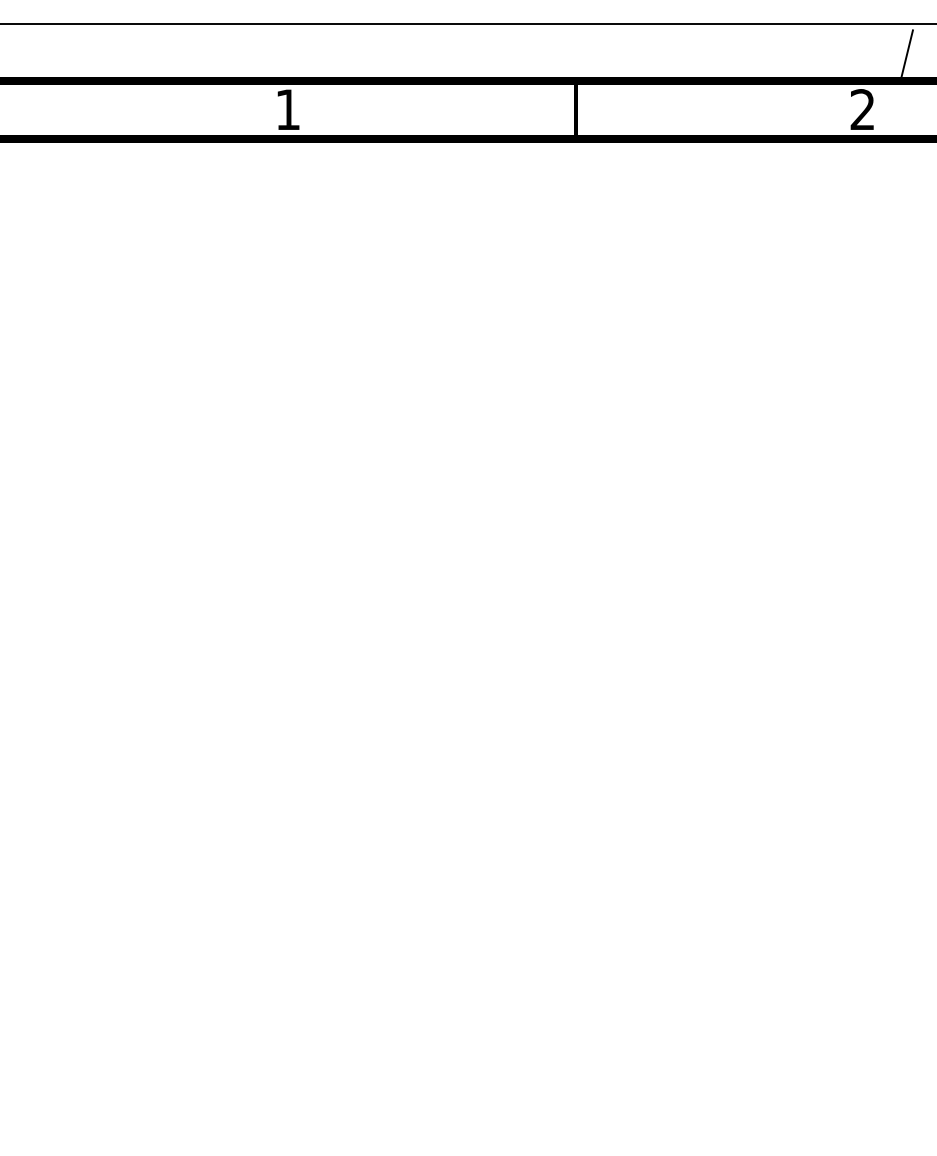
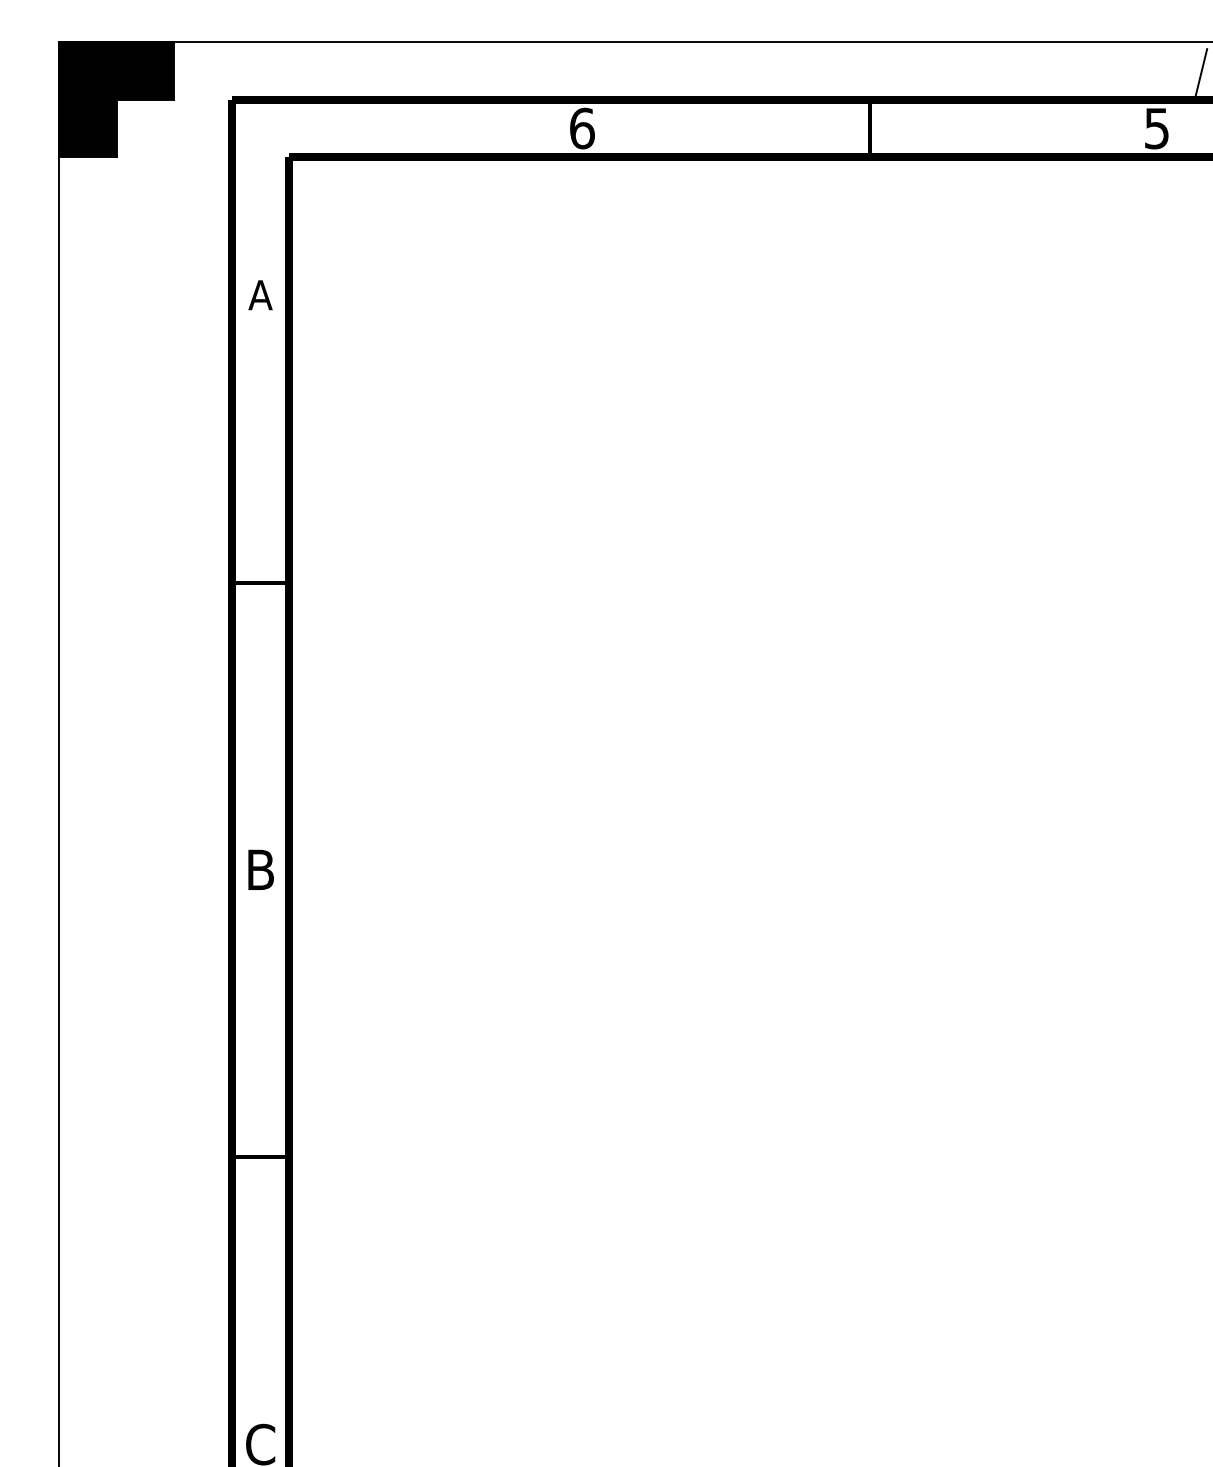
text: (288, 109) -> (582, 128), 1 -> 6
text: (862, 109) -> (1156, 128), 2 -> 5

